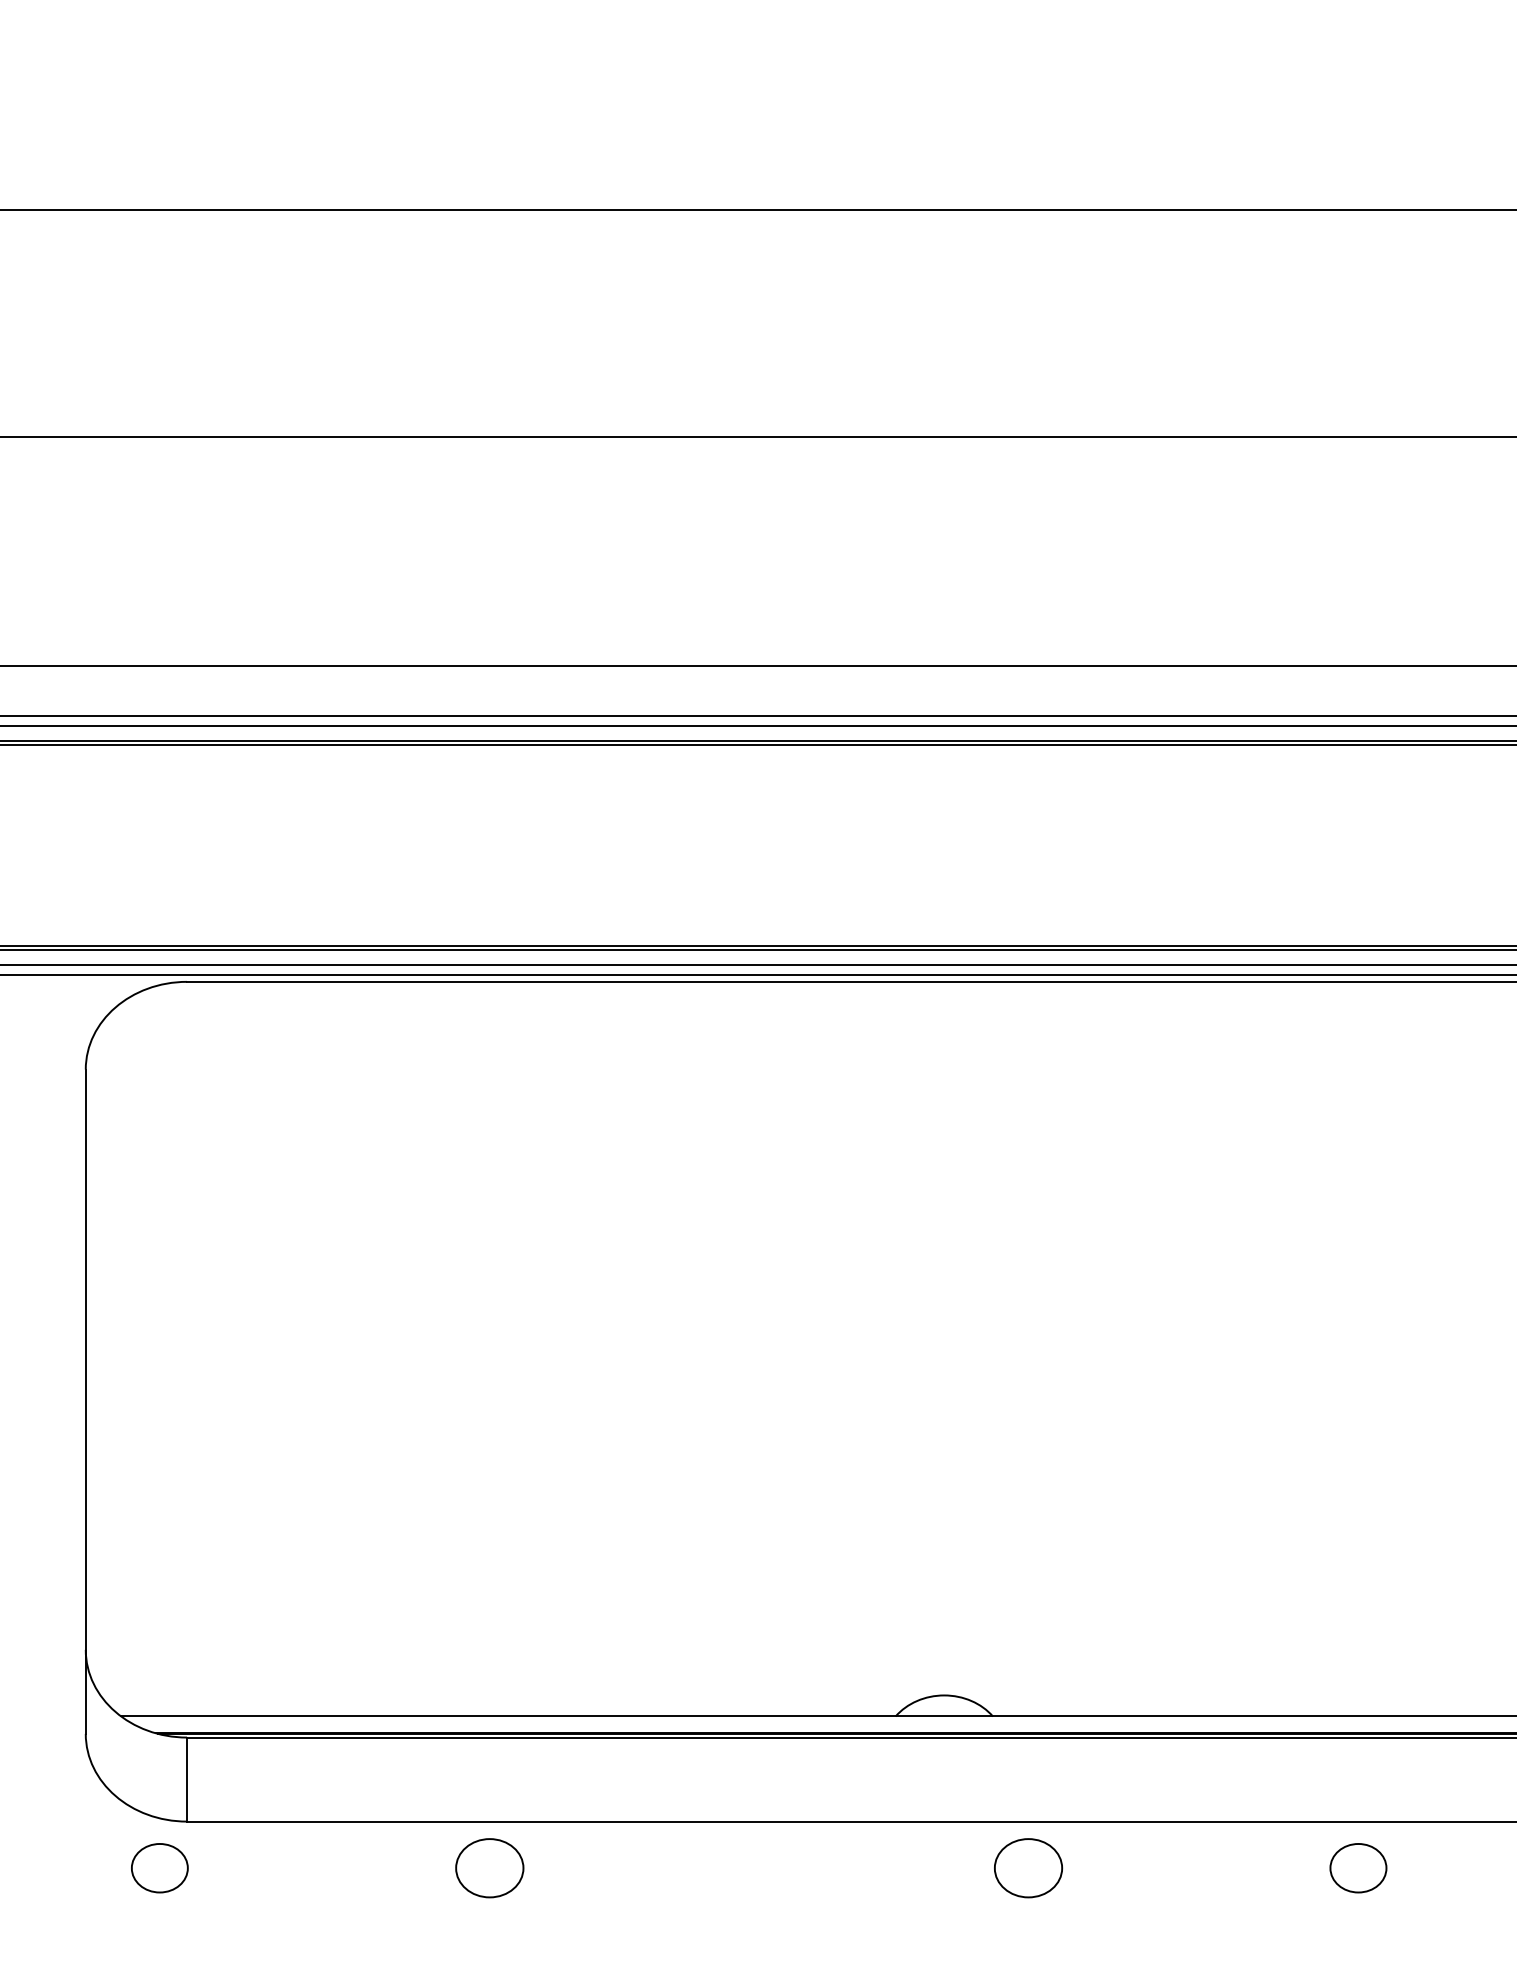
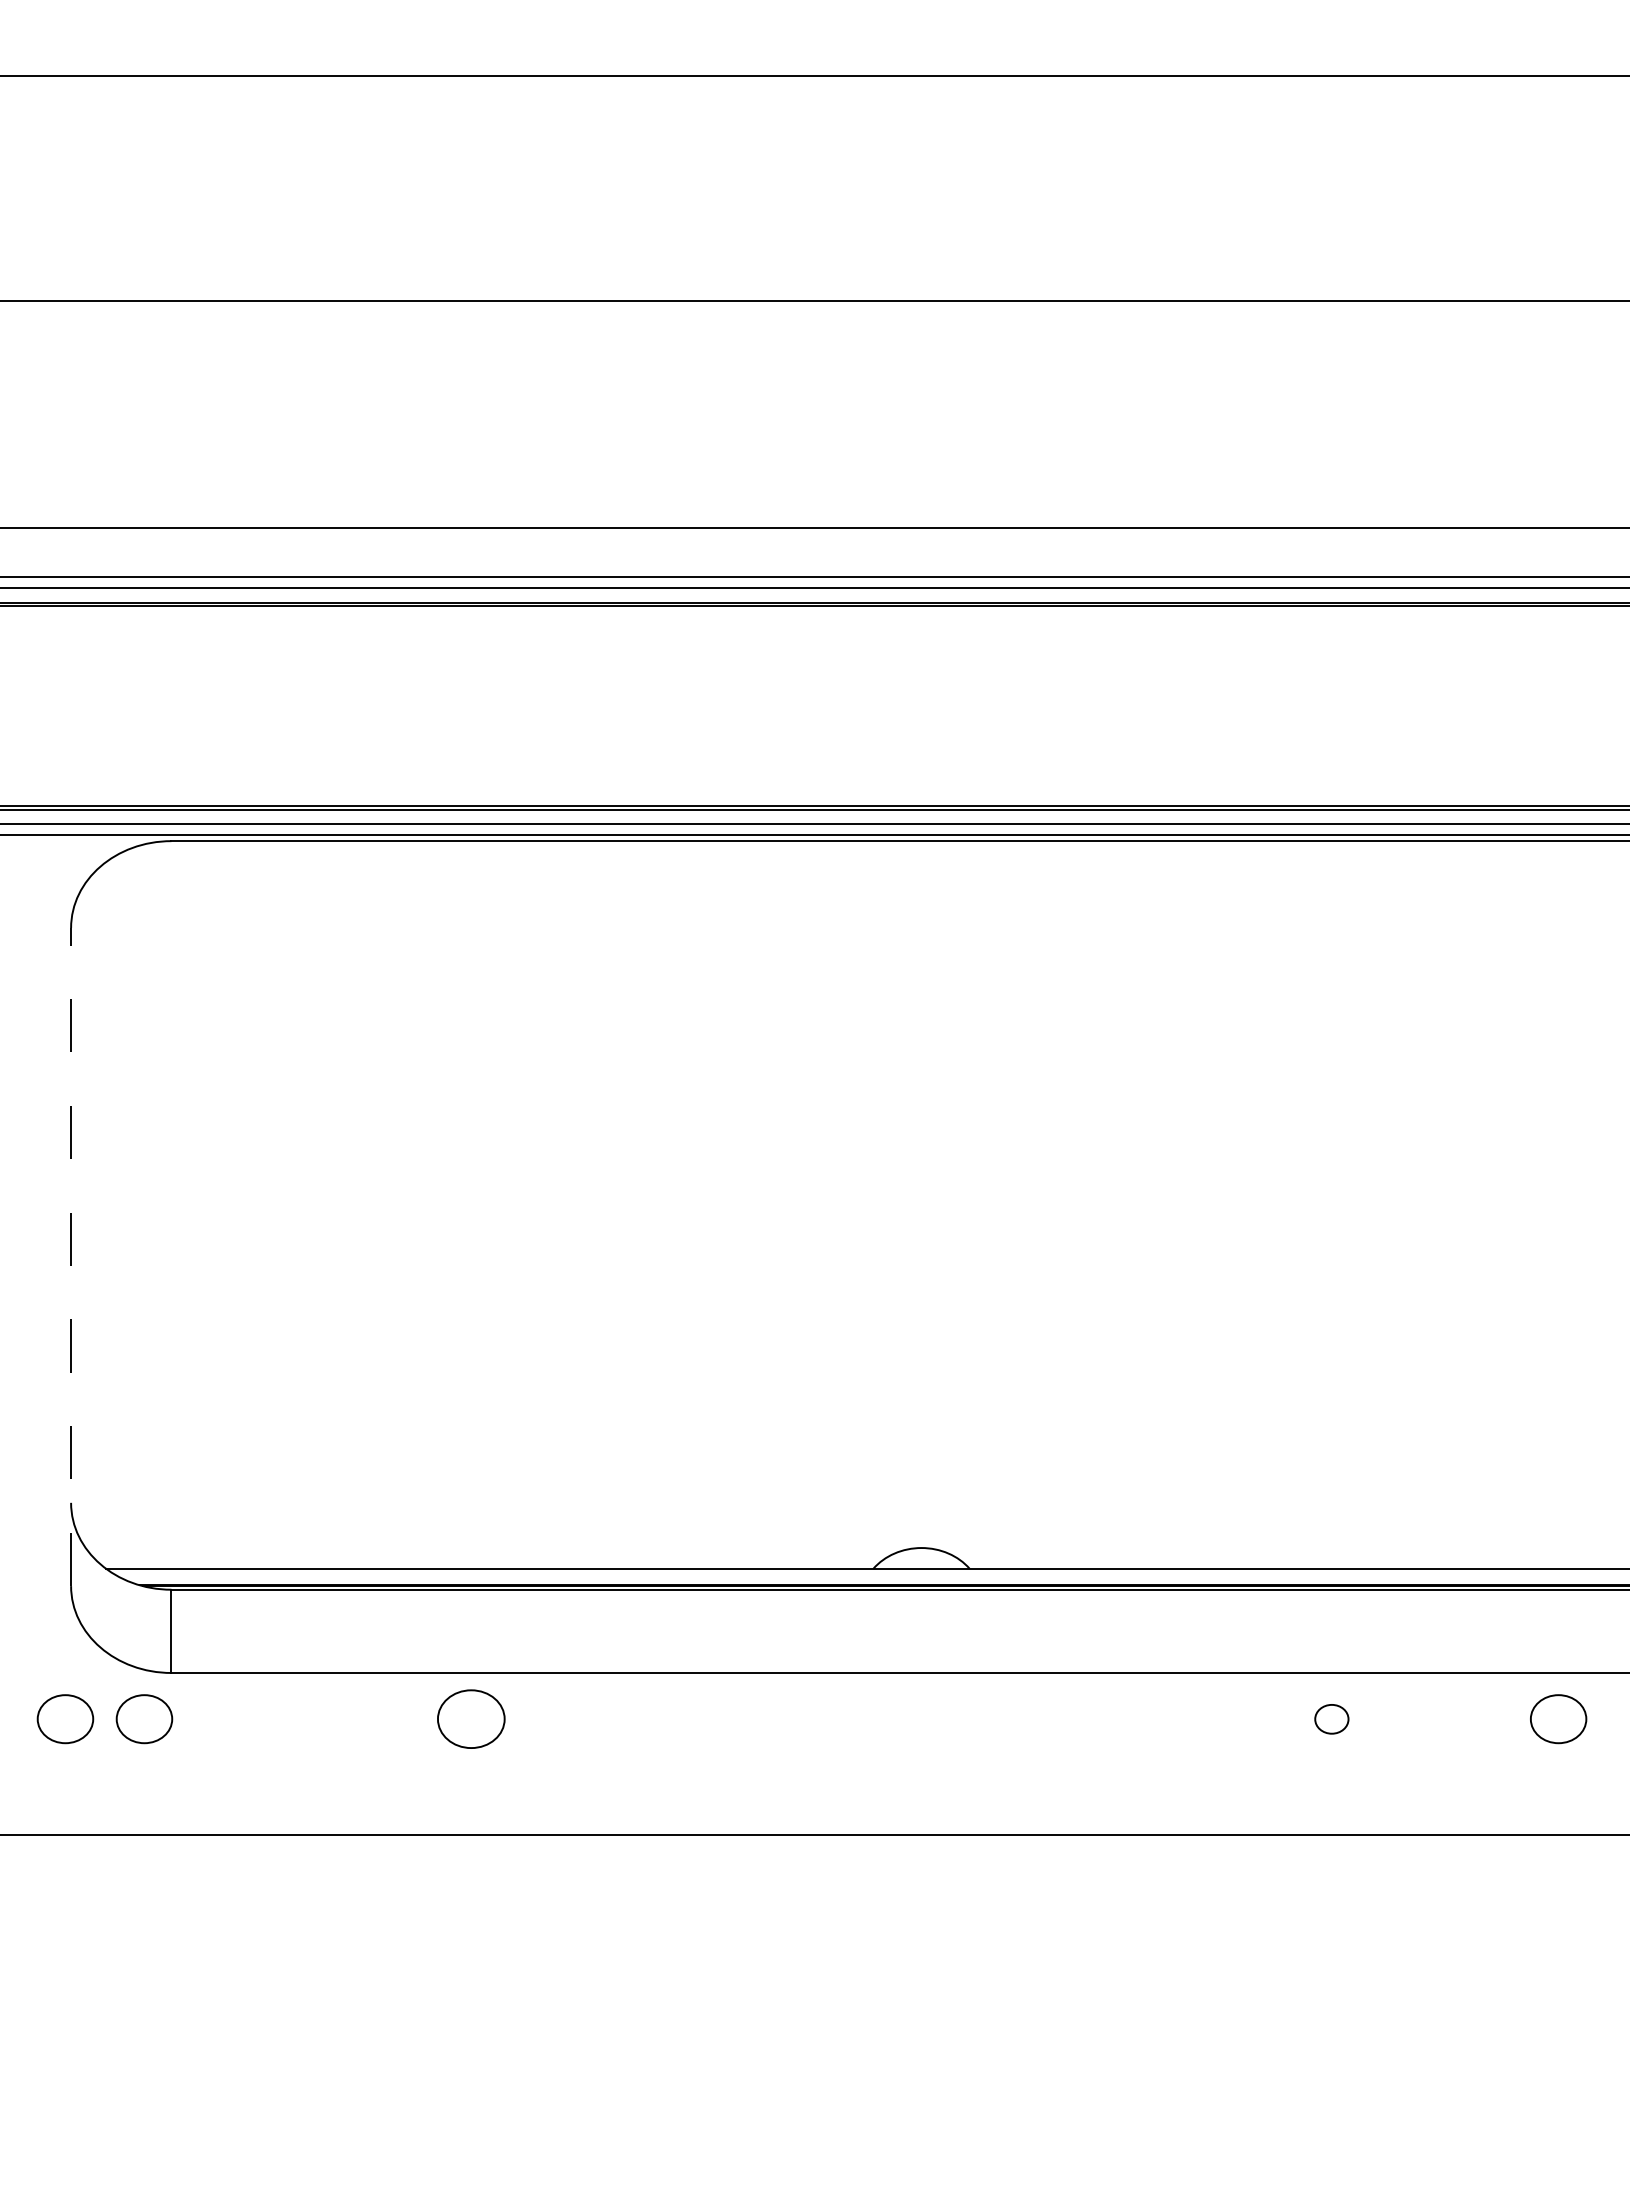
line: (86, 1401) -> (71, 1256), solid -> dashed
part: (1028, 1867) -> (1004, 1718), removed
part: (80, 1868) -> (65, 1719), added
part: (1358, 1868) -> (1331, 1719), size x0.6

